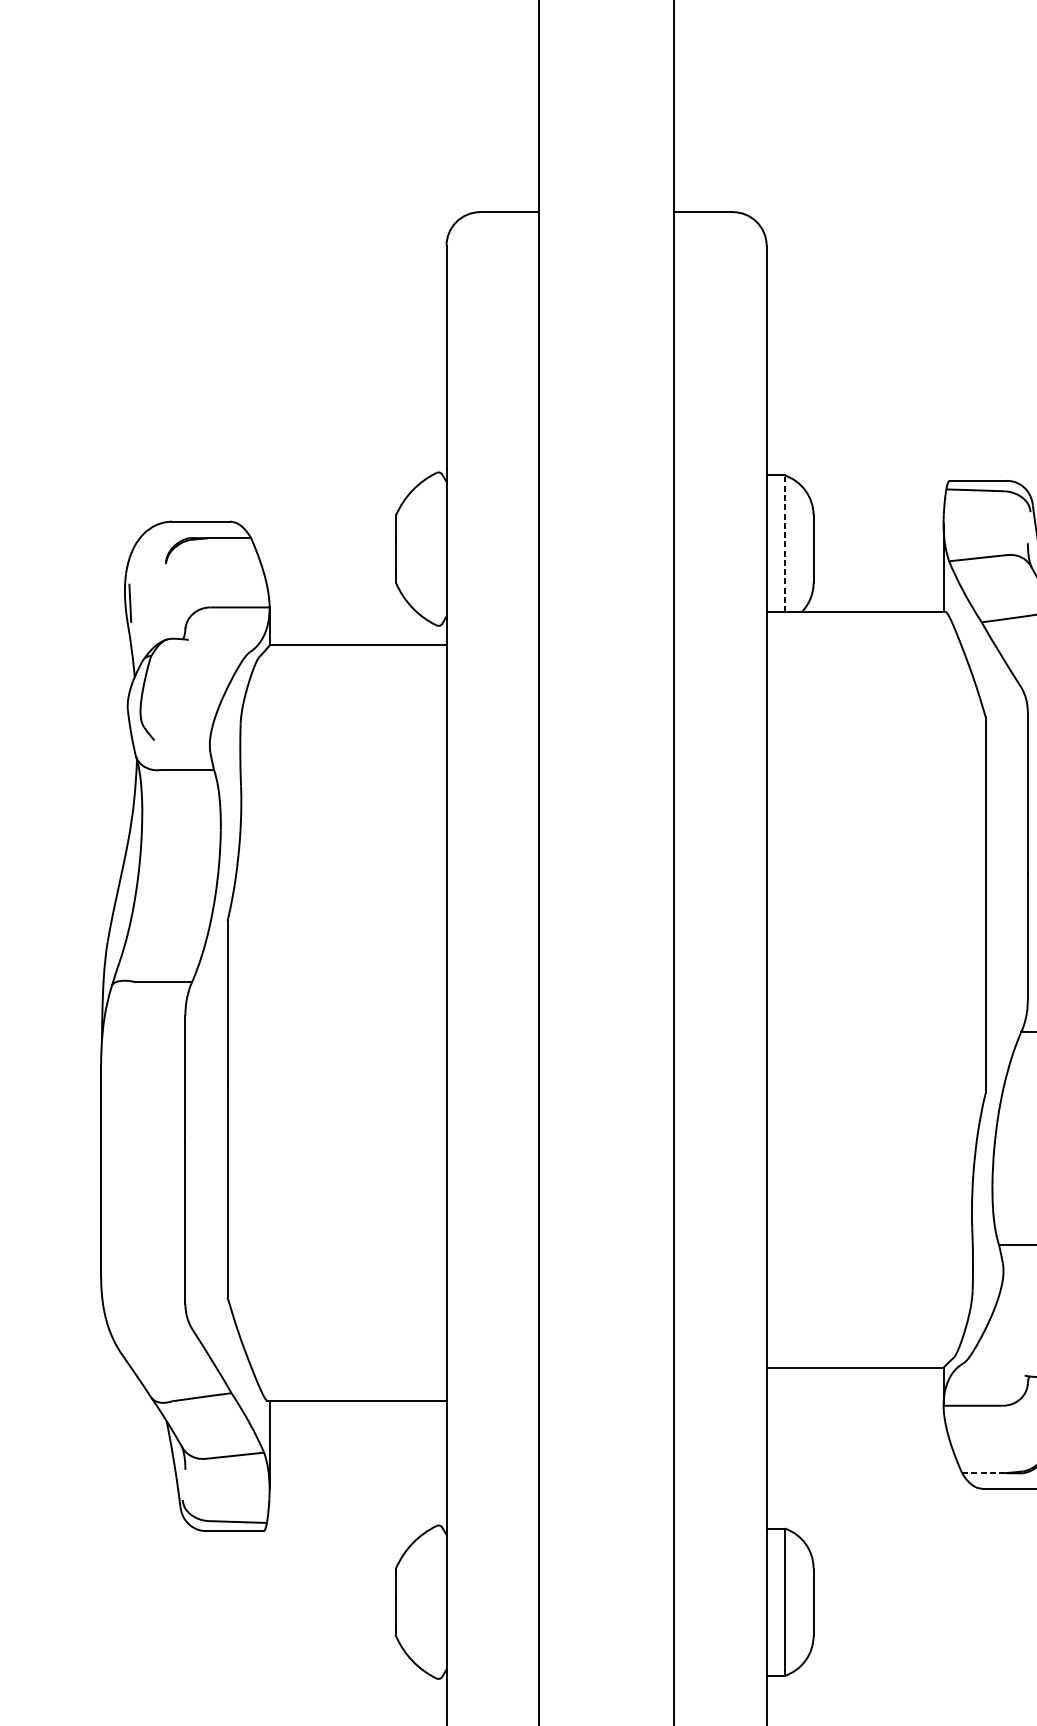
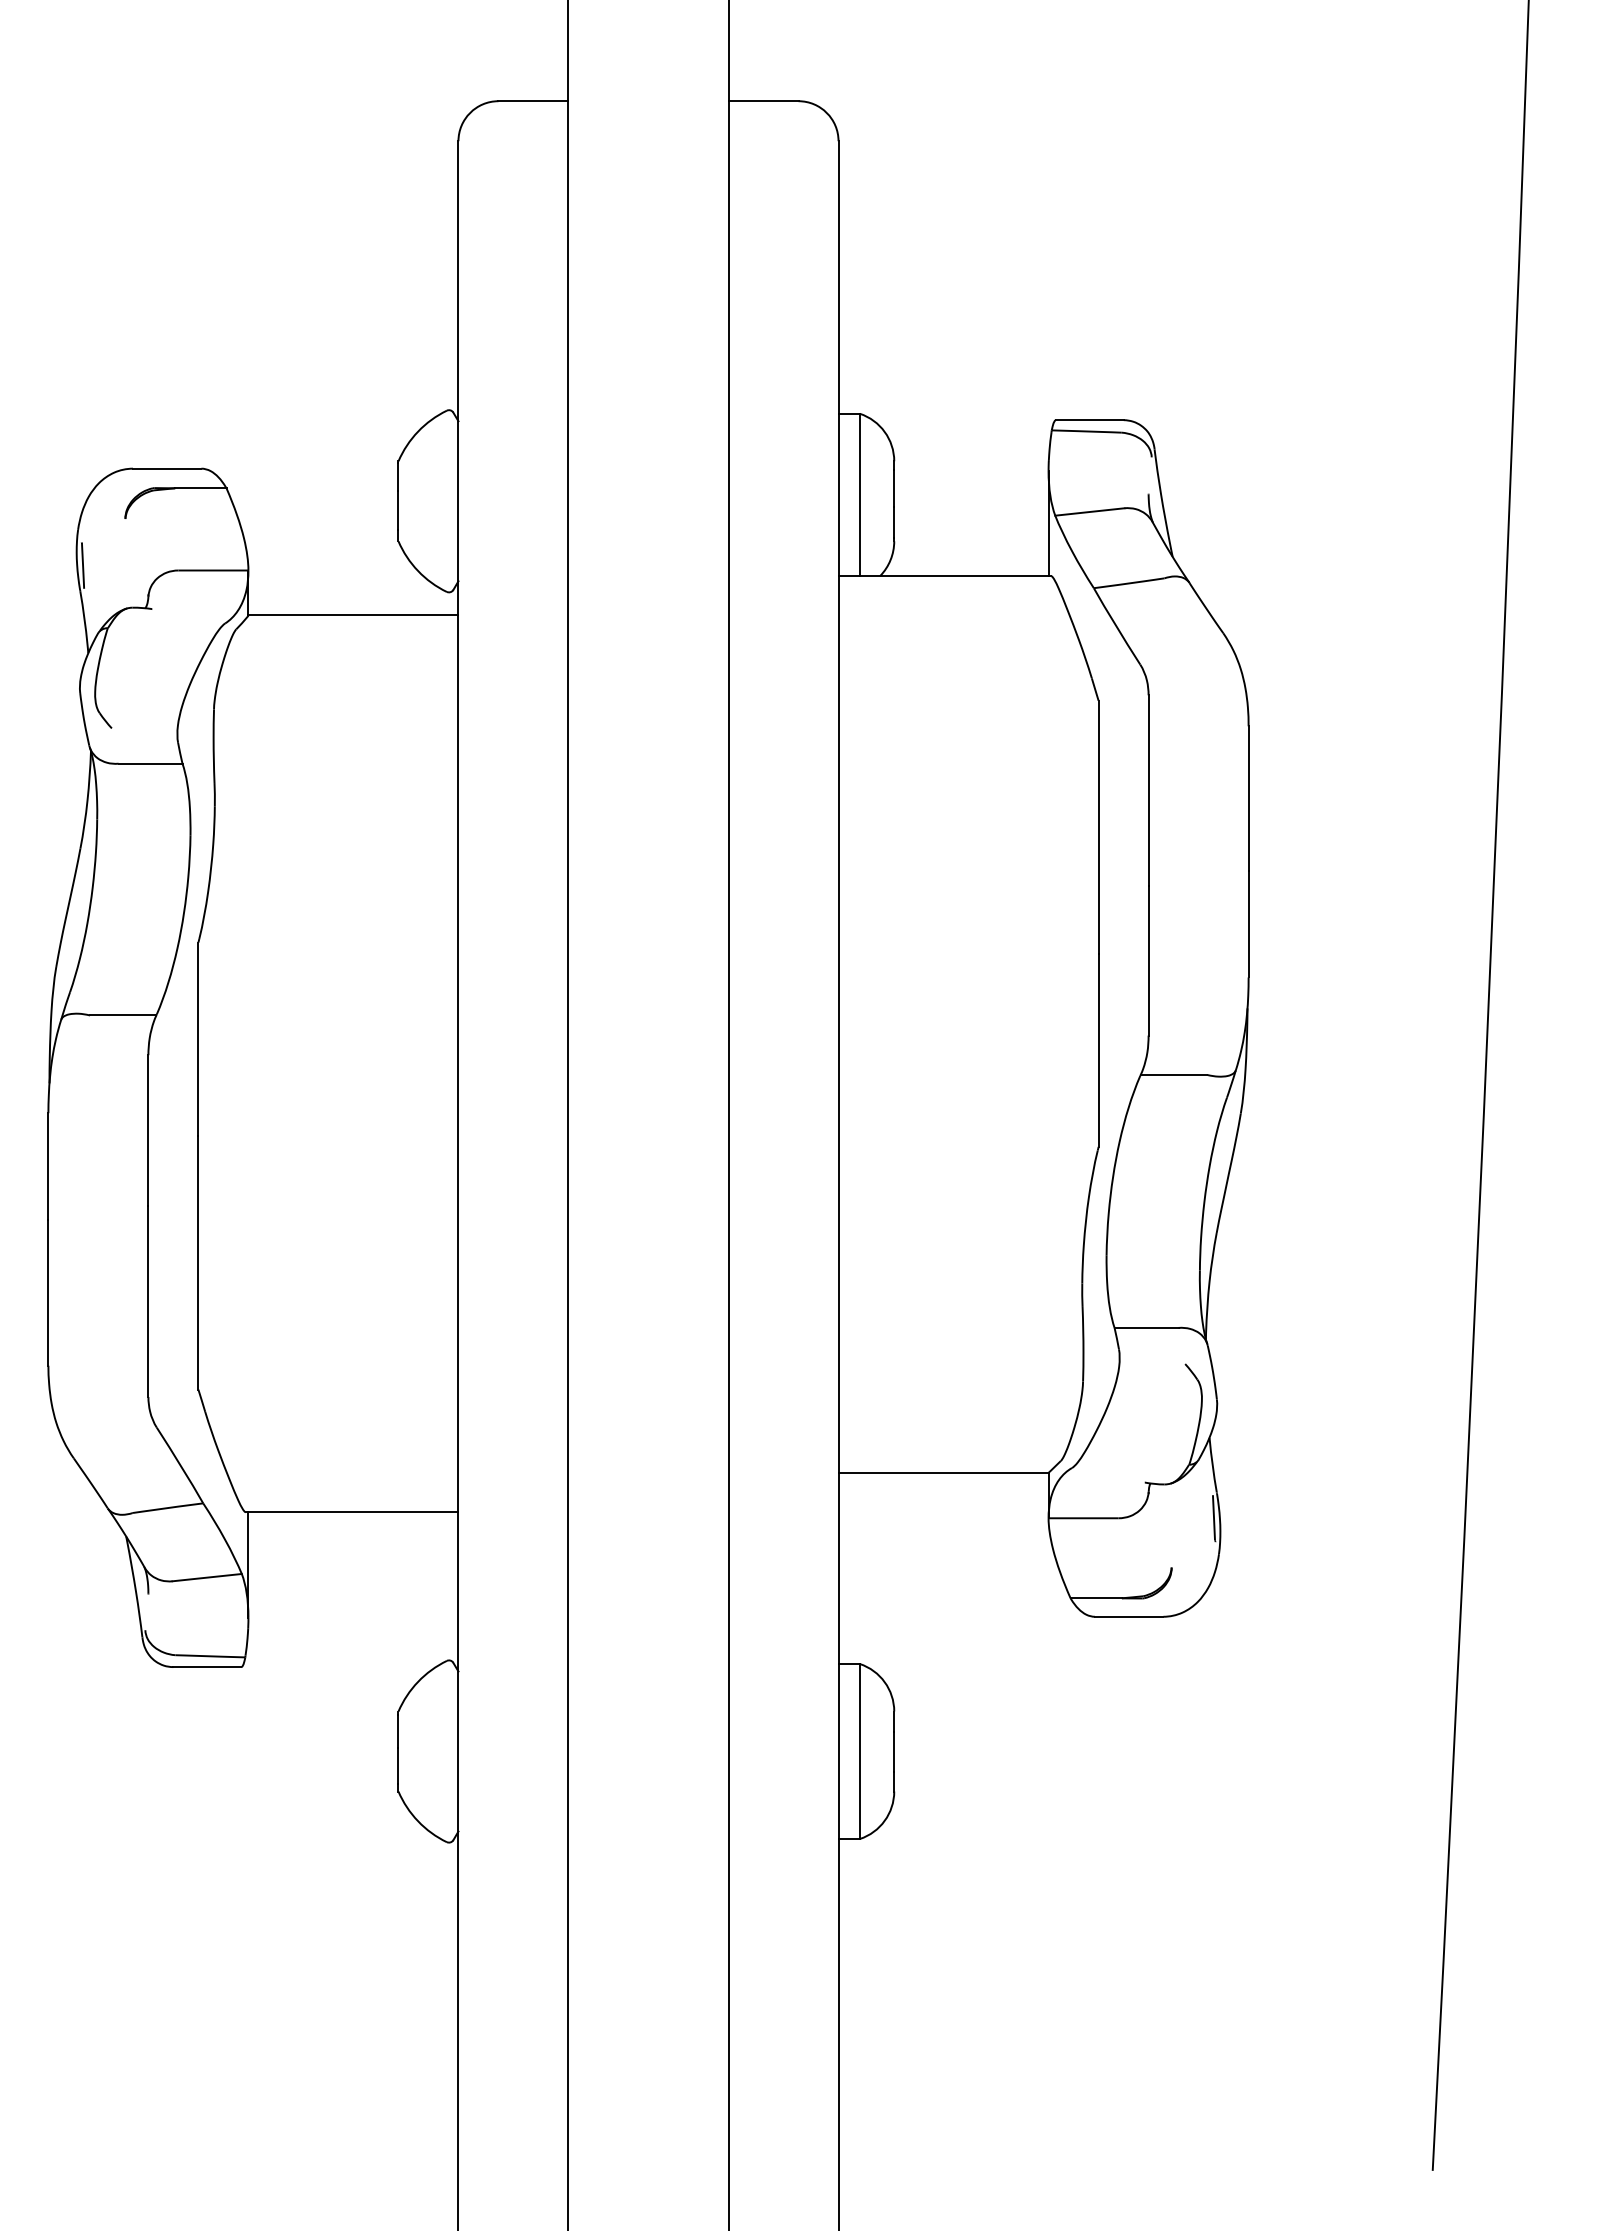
line: (784, 543) -> (859, 494), dashed -> solid
line: (983, 1473) -> (1096, 1598), dashed -> solid

